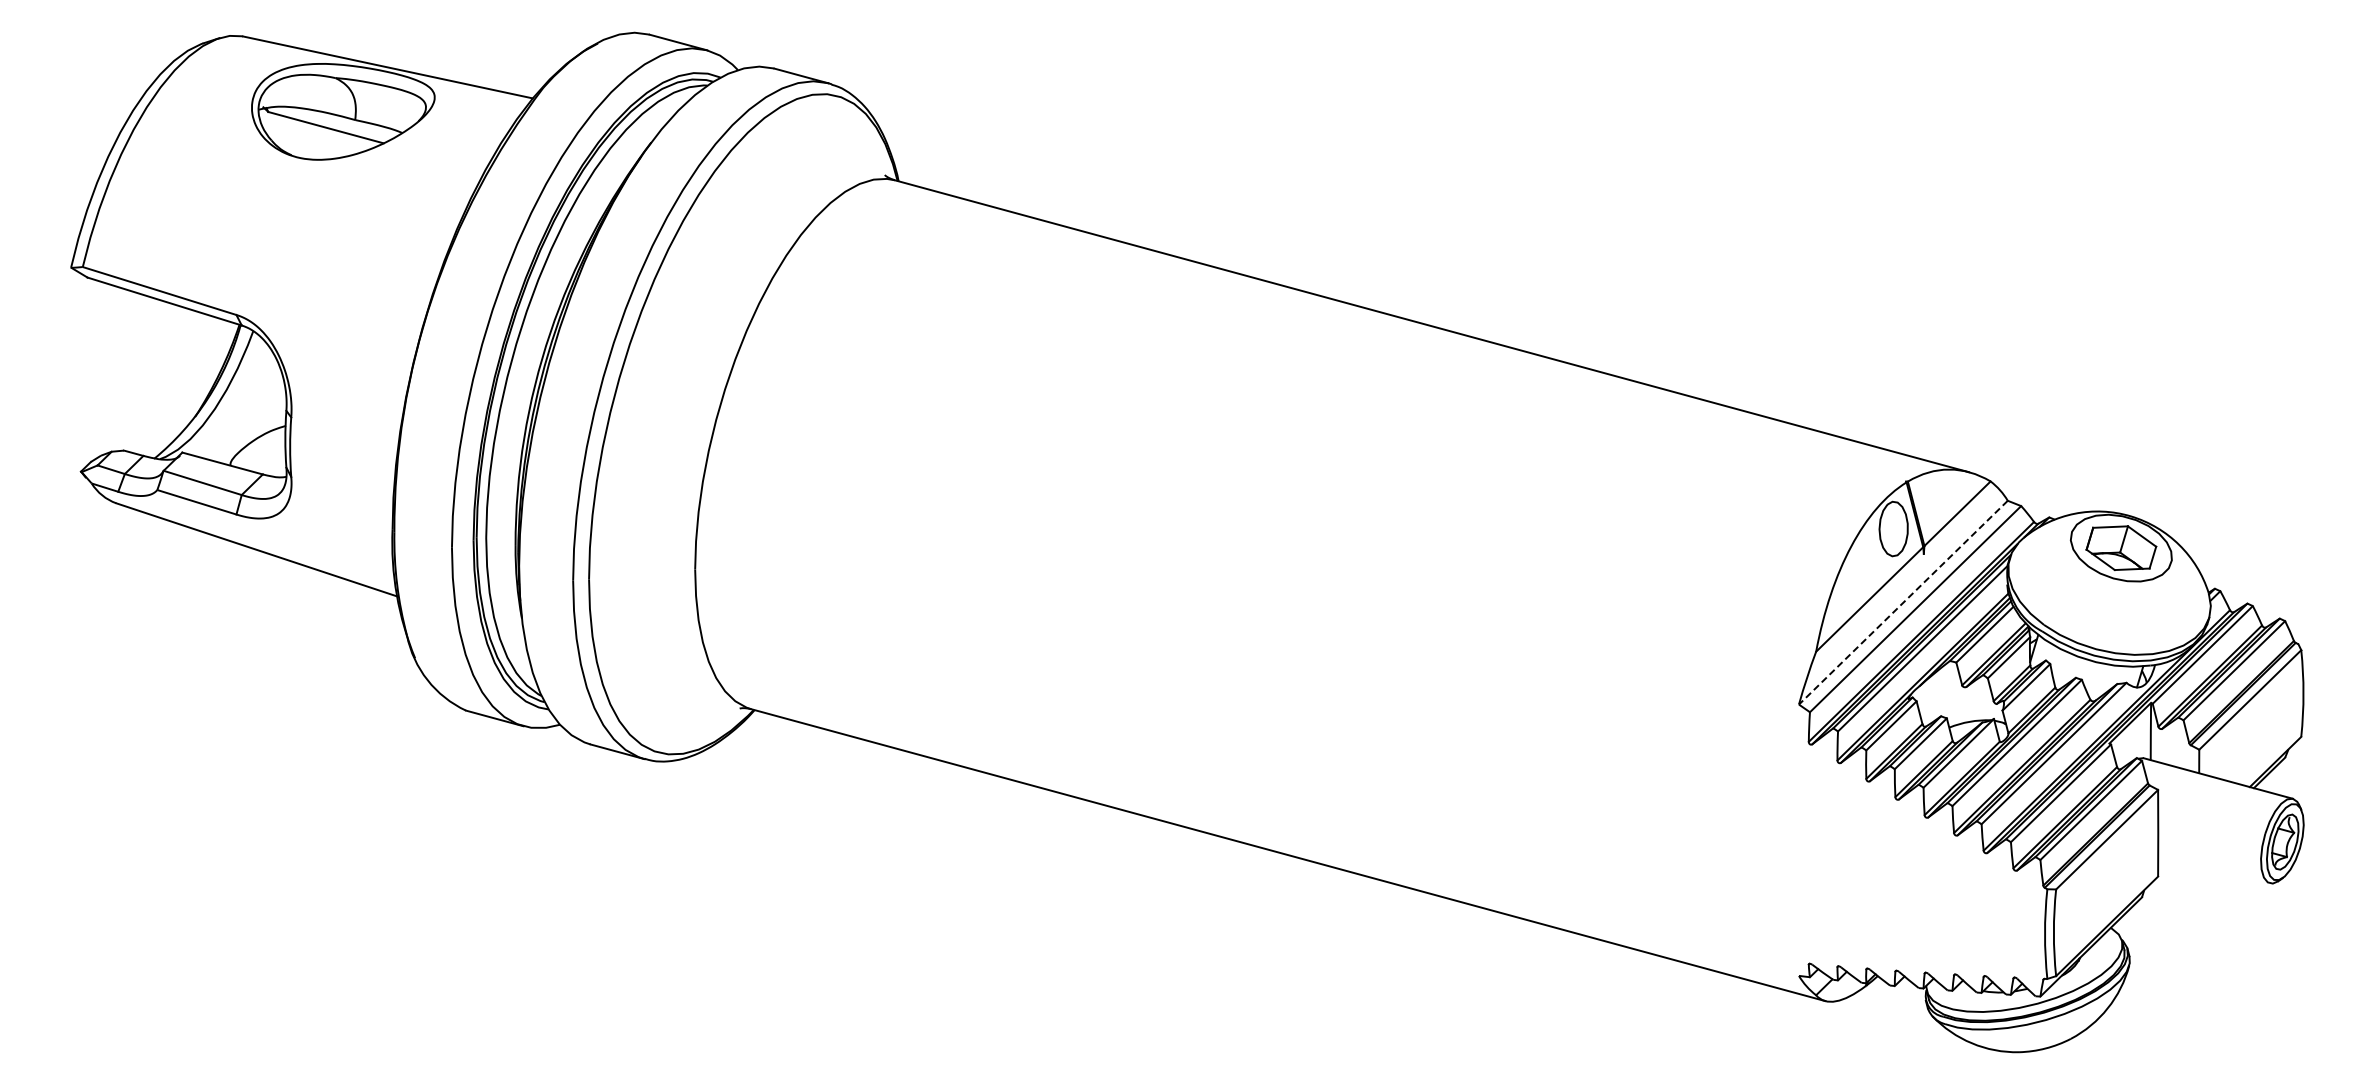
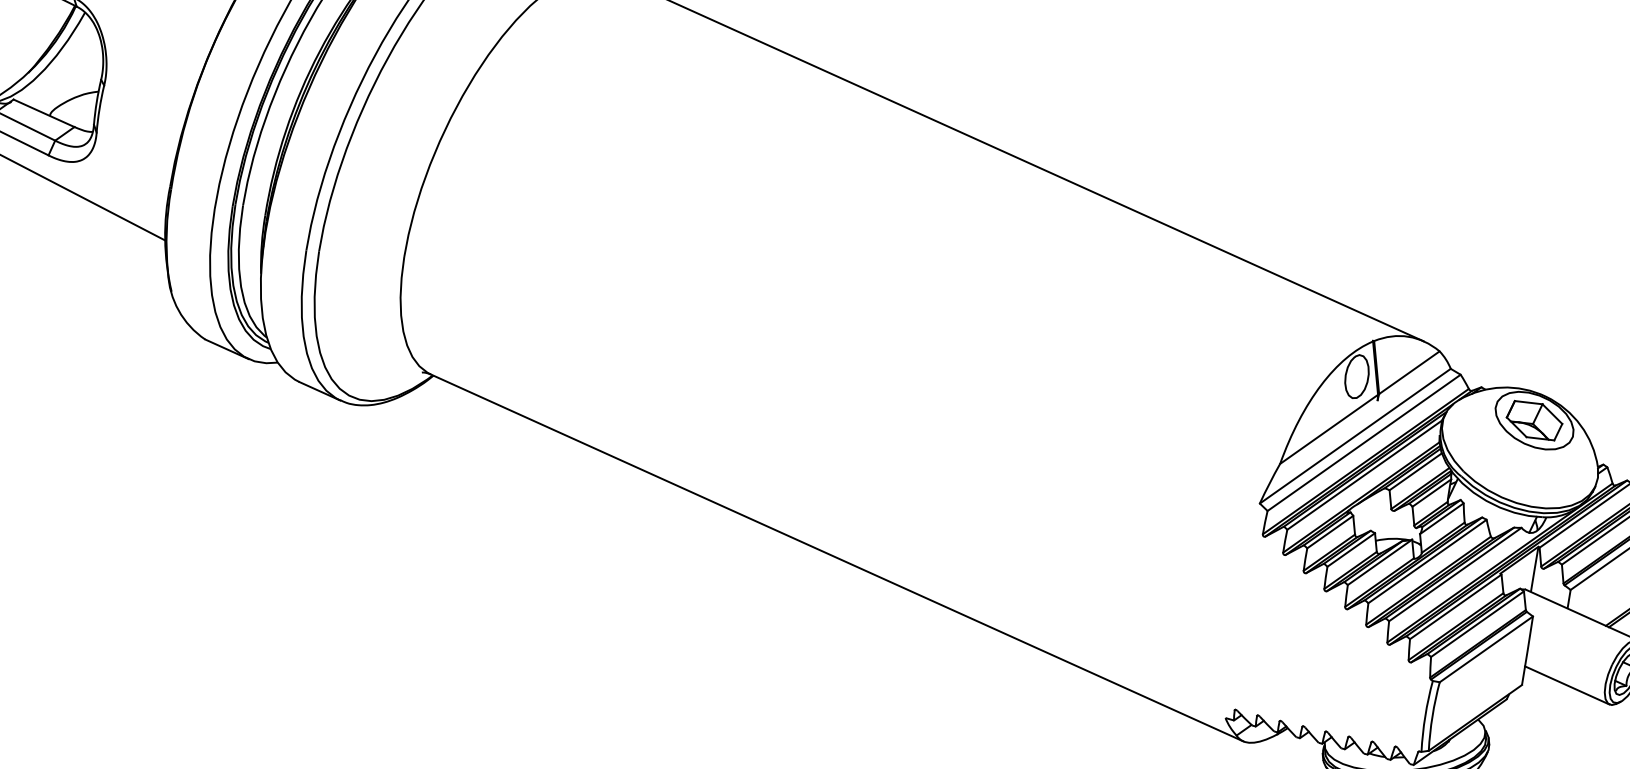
line: (1903, 602) -> (1355, 436), dashed -> solid
line: (2213, 868) -> (1566, 685), added

